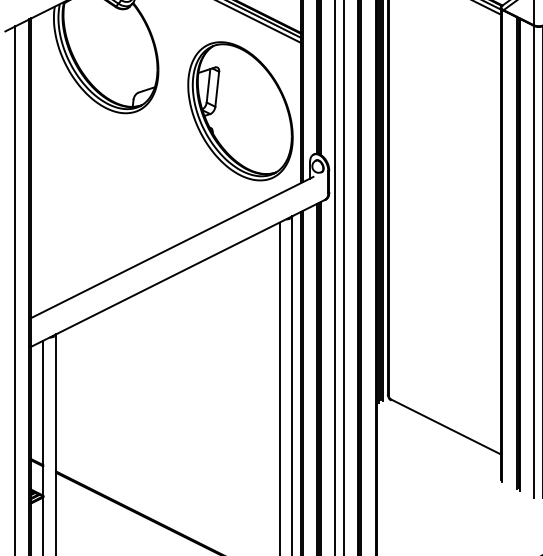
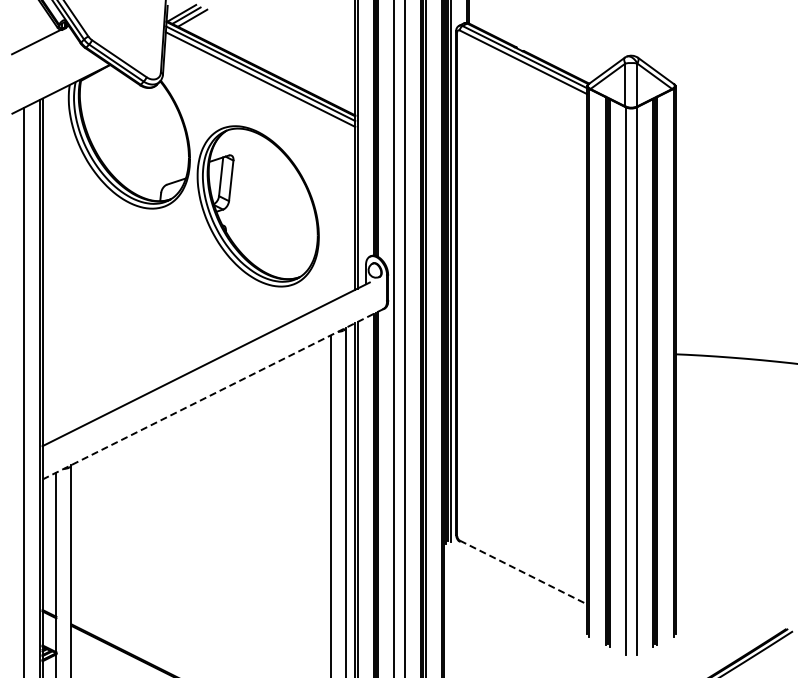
part: (239, 111) -> (257, 206), moved
line: (178, 272) -> (213, 393), solid -> dashed
line: (445, 426) -> (523, 572), solid -> dashed

